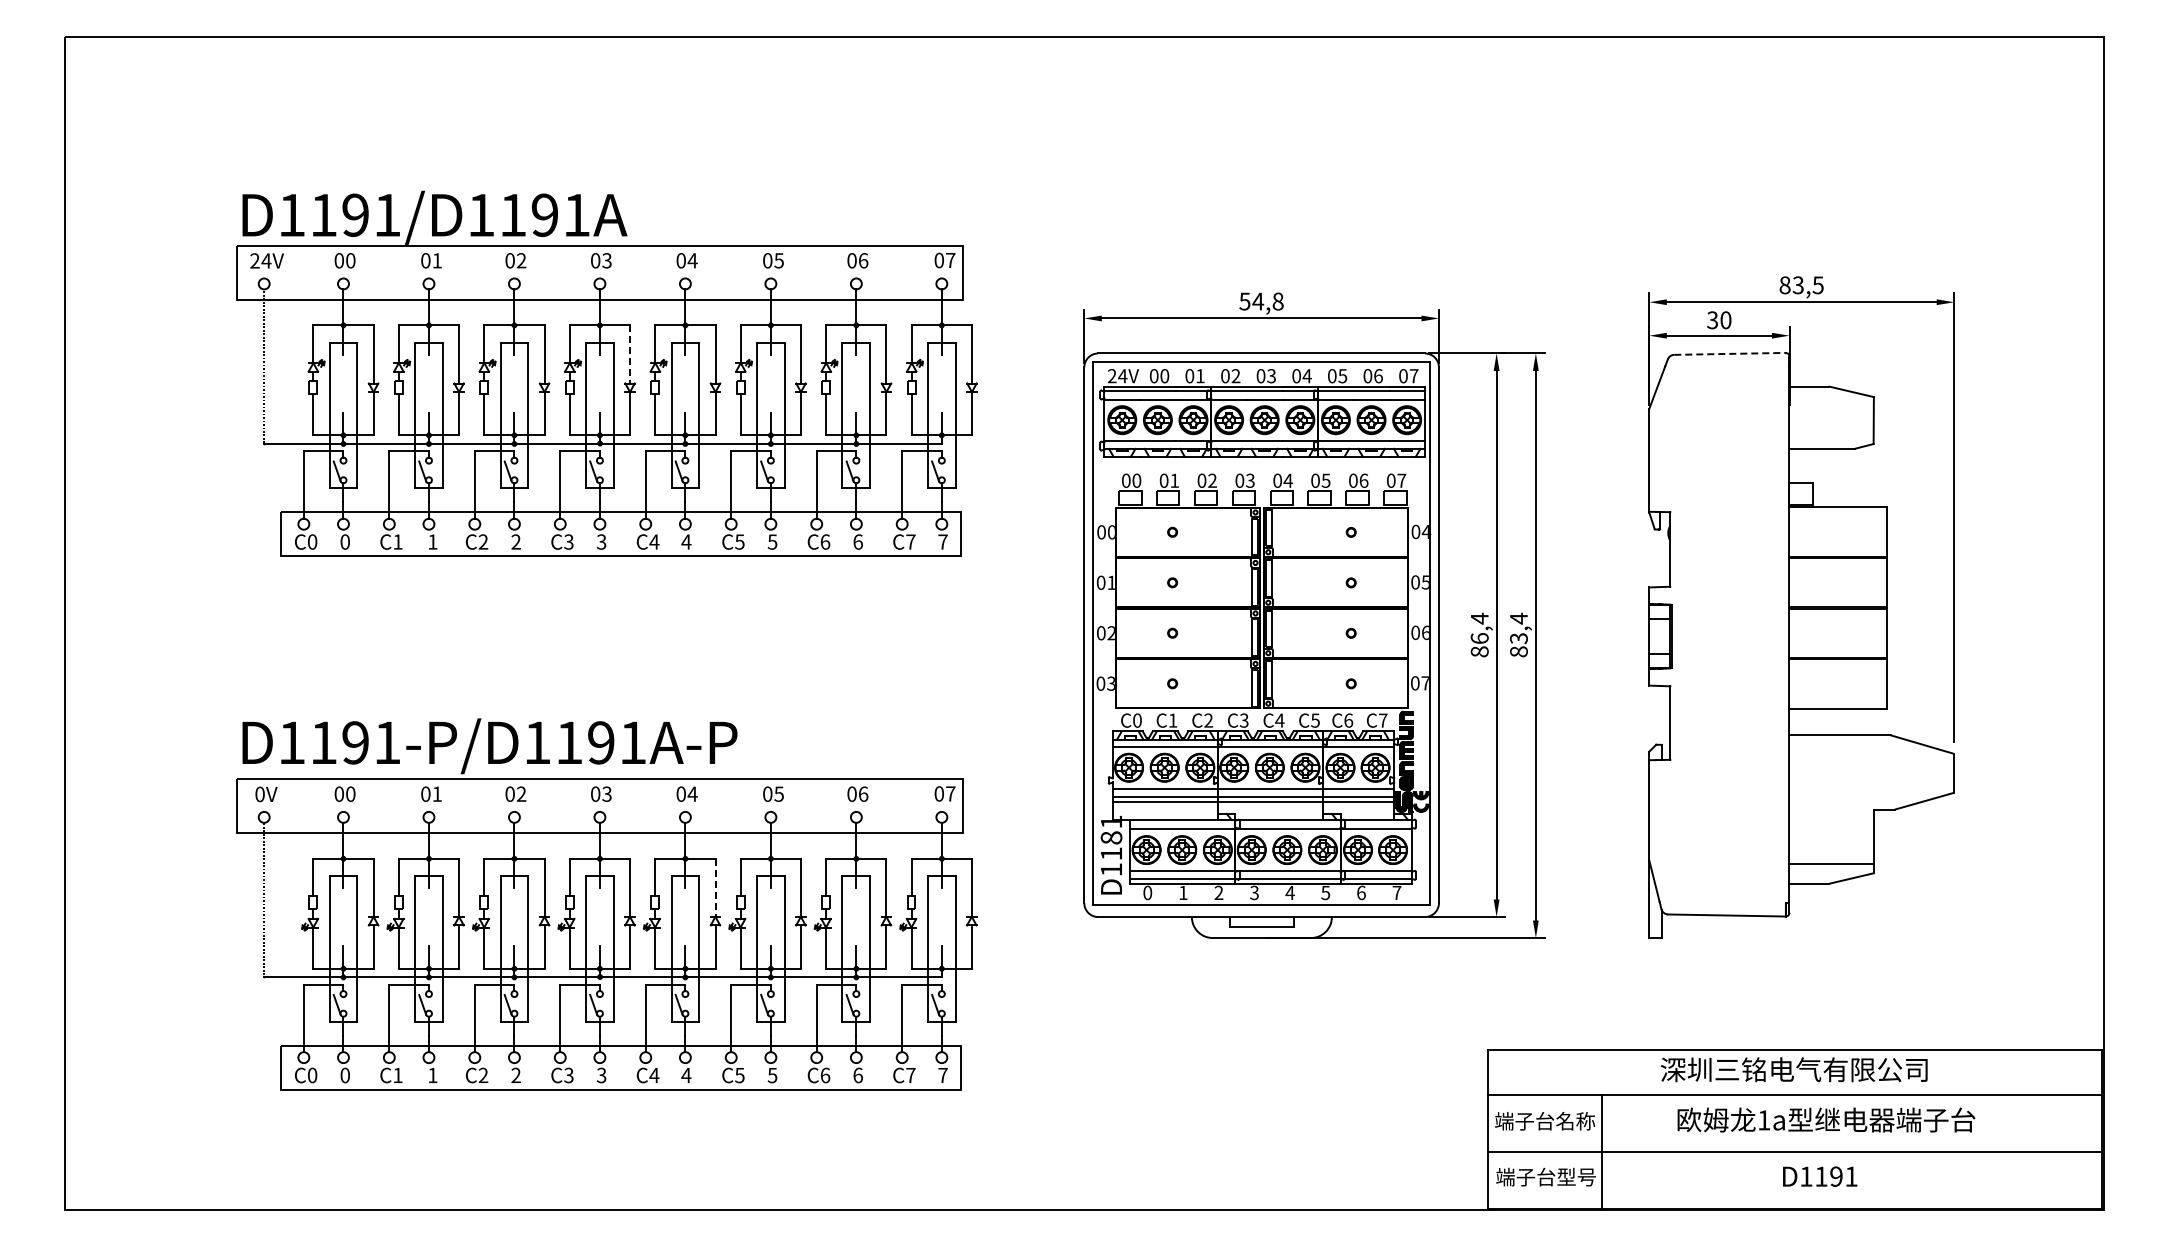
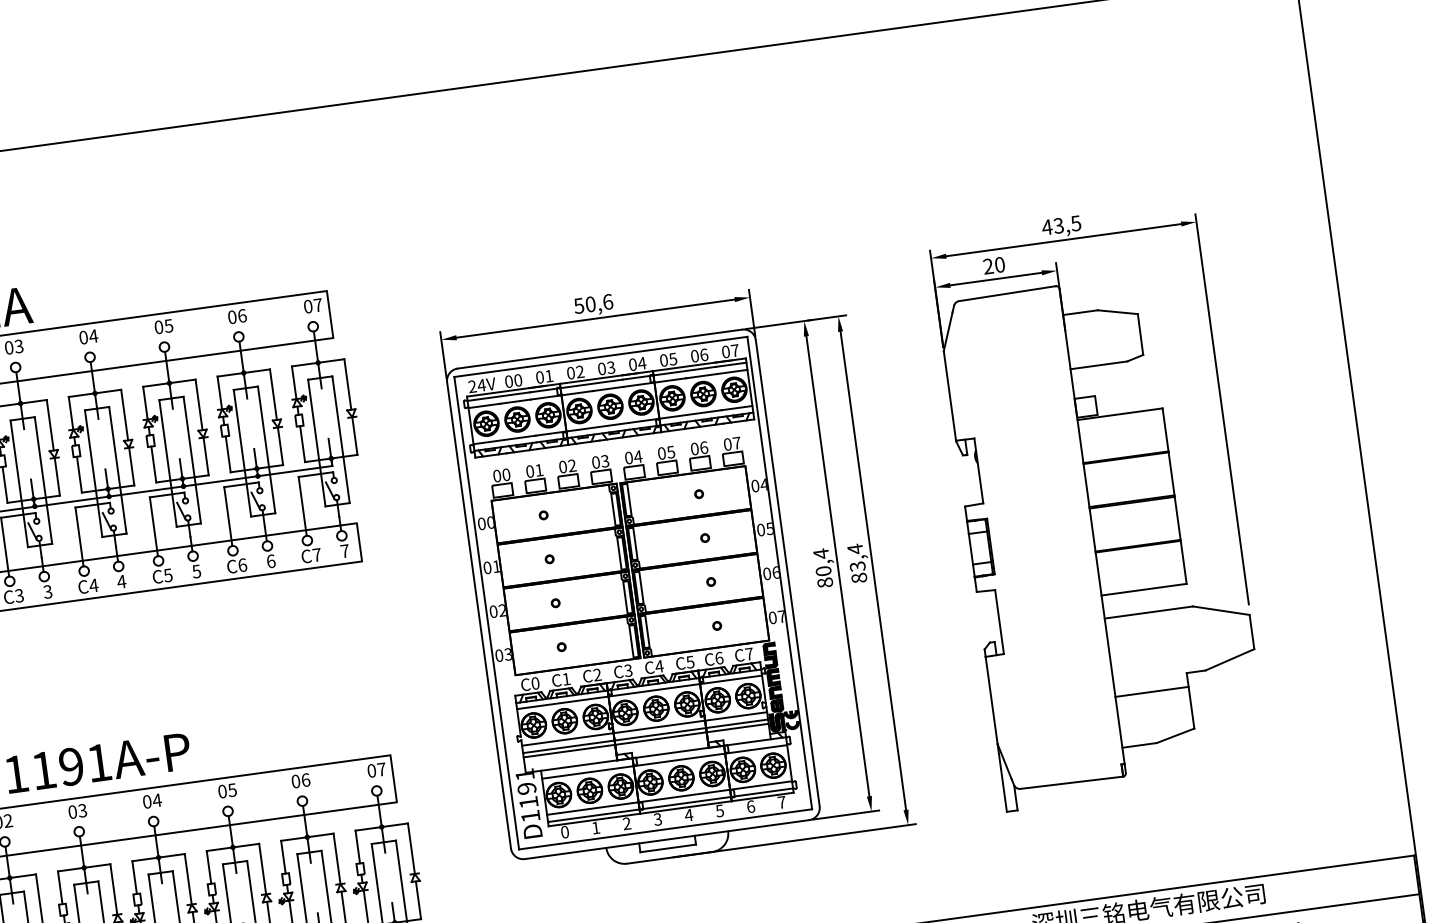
text: (1784, 285) -> (1046, 227), 83,5 -> 43,5
text: (1267, 301) -> (598, 303), 54,8 -> 50,6
text: (1712, 320) -> (988, 266), 30 -> 20
line: (1730, 353) -> (1007, 293), dashed -> solid
line: (630, 354) -> (50, 425), dashed -> solid
text: (1479, 638) -> (823, 571), 86,4 -> 80,4
text: (1111, 837) -> (526, 788), D1181 -> D1191
line: (1831, 864) -> (1152, 691), moved
line: (715, 888) -> (188, 879), dashed -> solid

